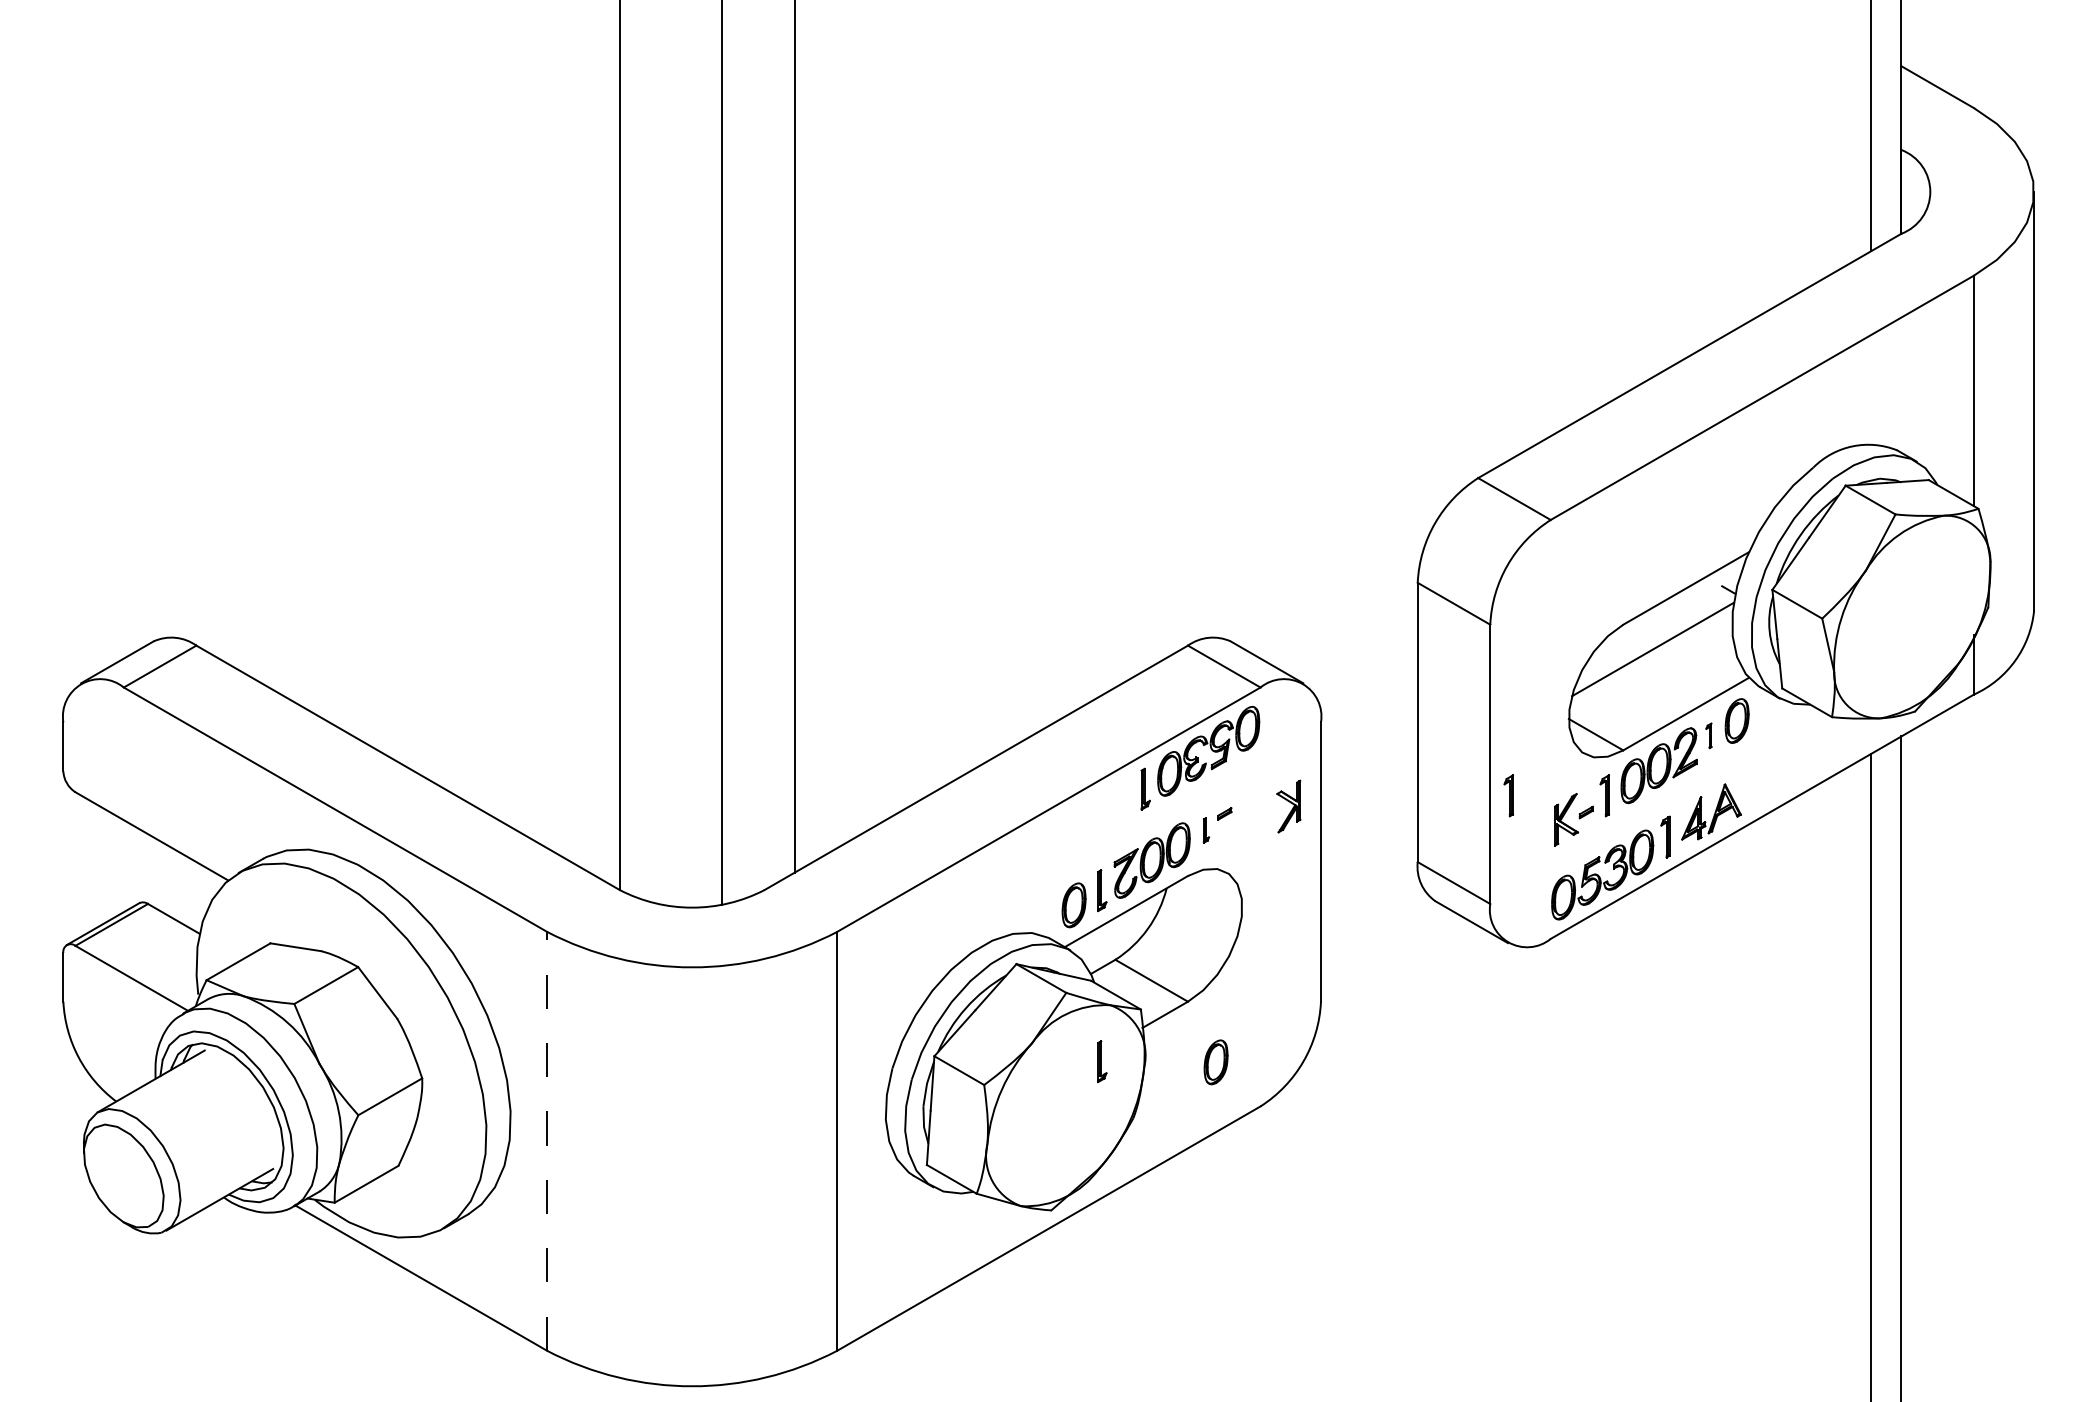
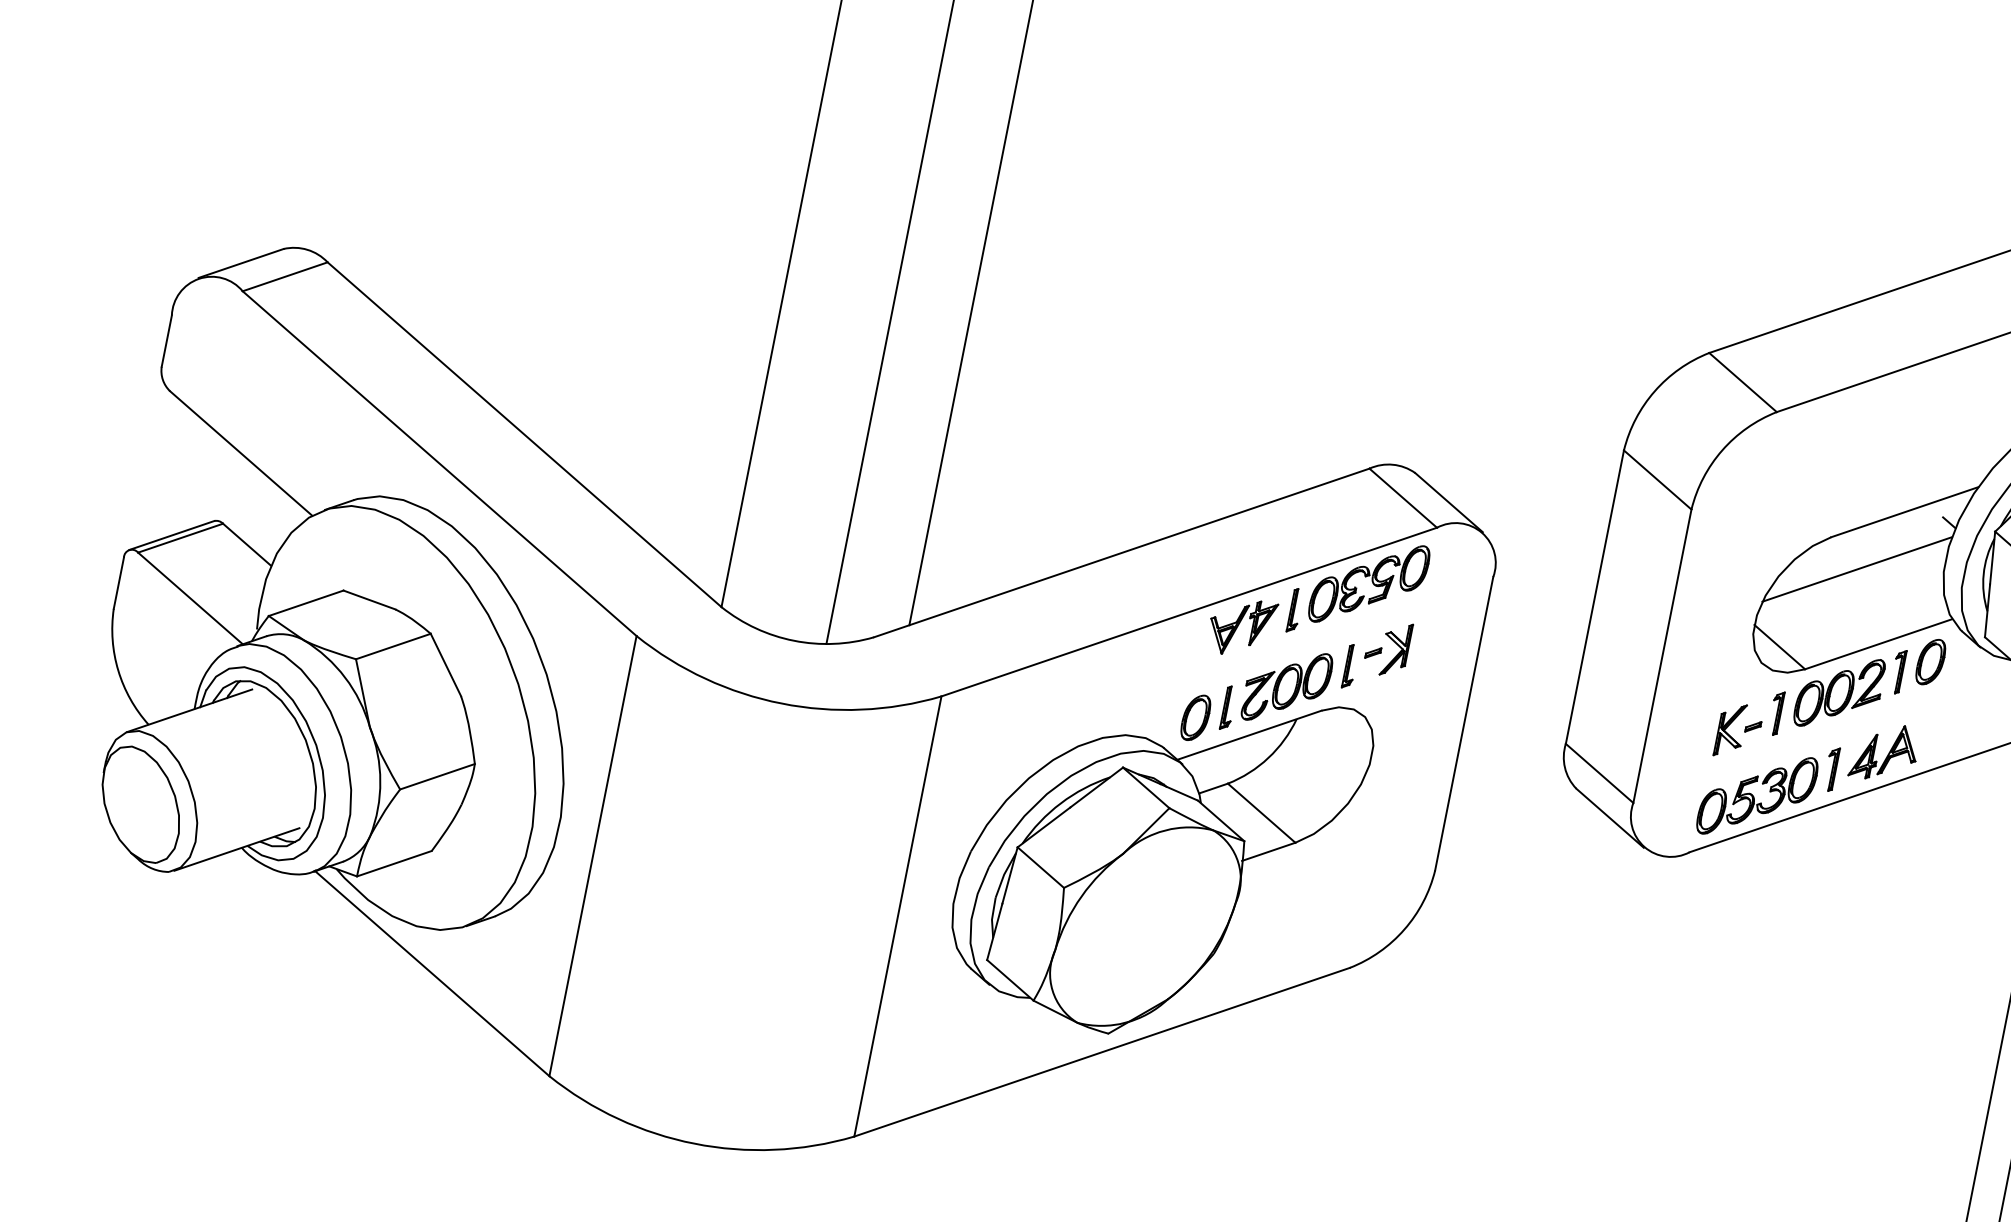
part: (1708, 735) -> (1897, 671), size x1.67
part: (1508, 795) -> (1675, 692), removed
part: (1288, 806) -> (1395, 649), moved
part: (1099, 813) -> (1241, 626), added
part: (1206, 830) -> (1350, 666), size x1.67
part: (1102, 1061) -> (1193, 887), removed
part: (1215, 1062) -> (1311, 912), removed
line: (547, 1140) -> (593, 855), dashed -> solid

